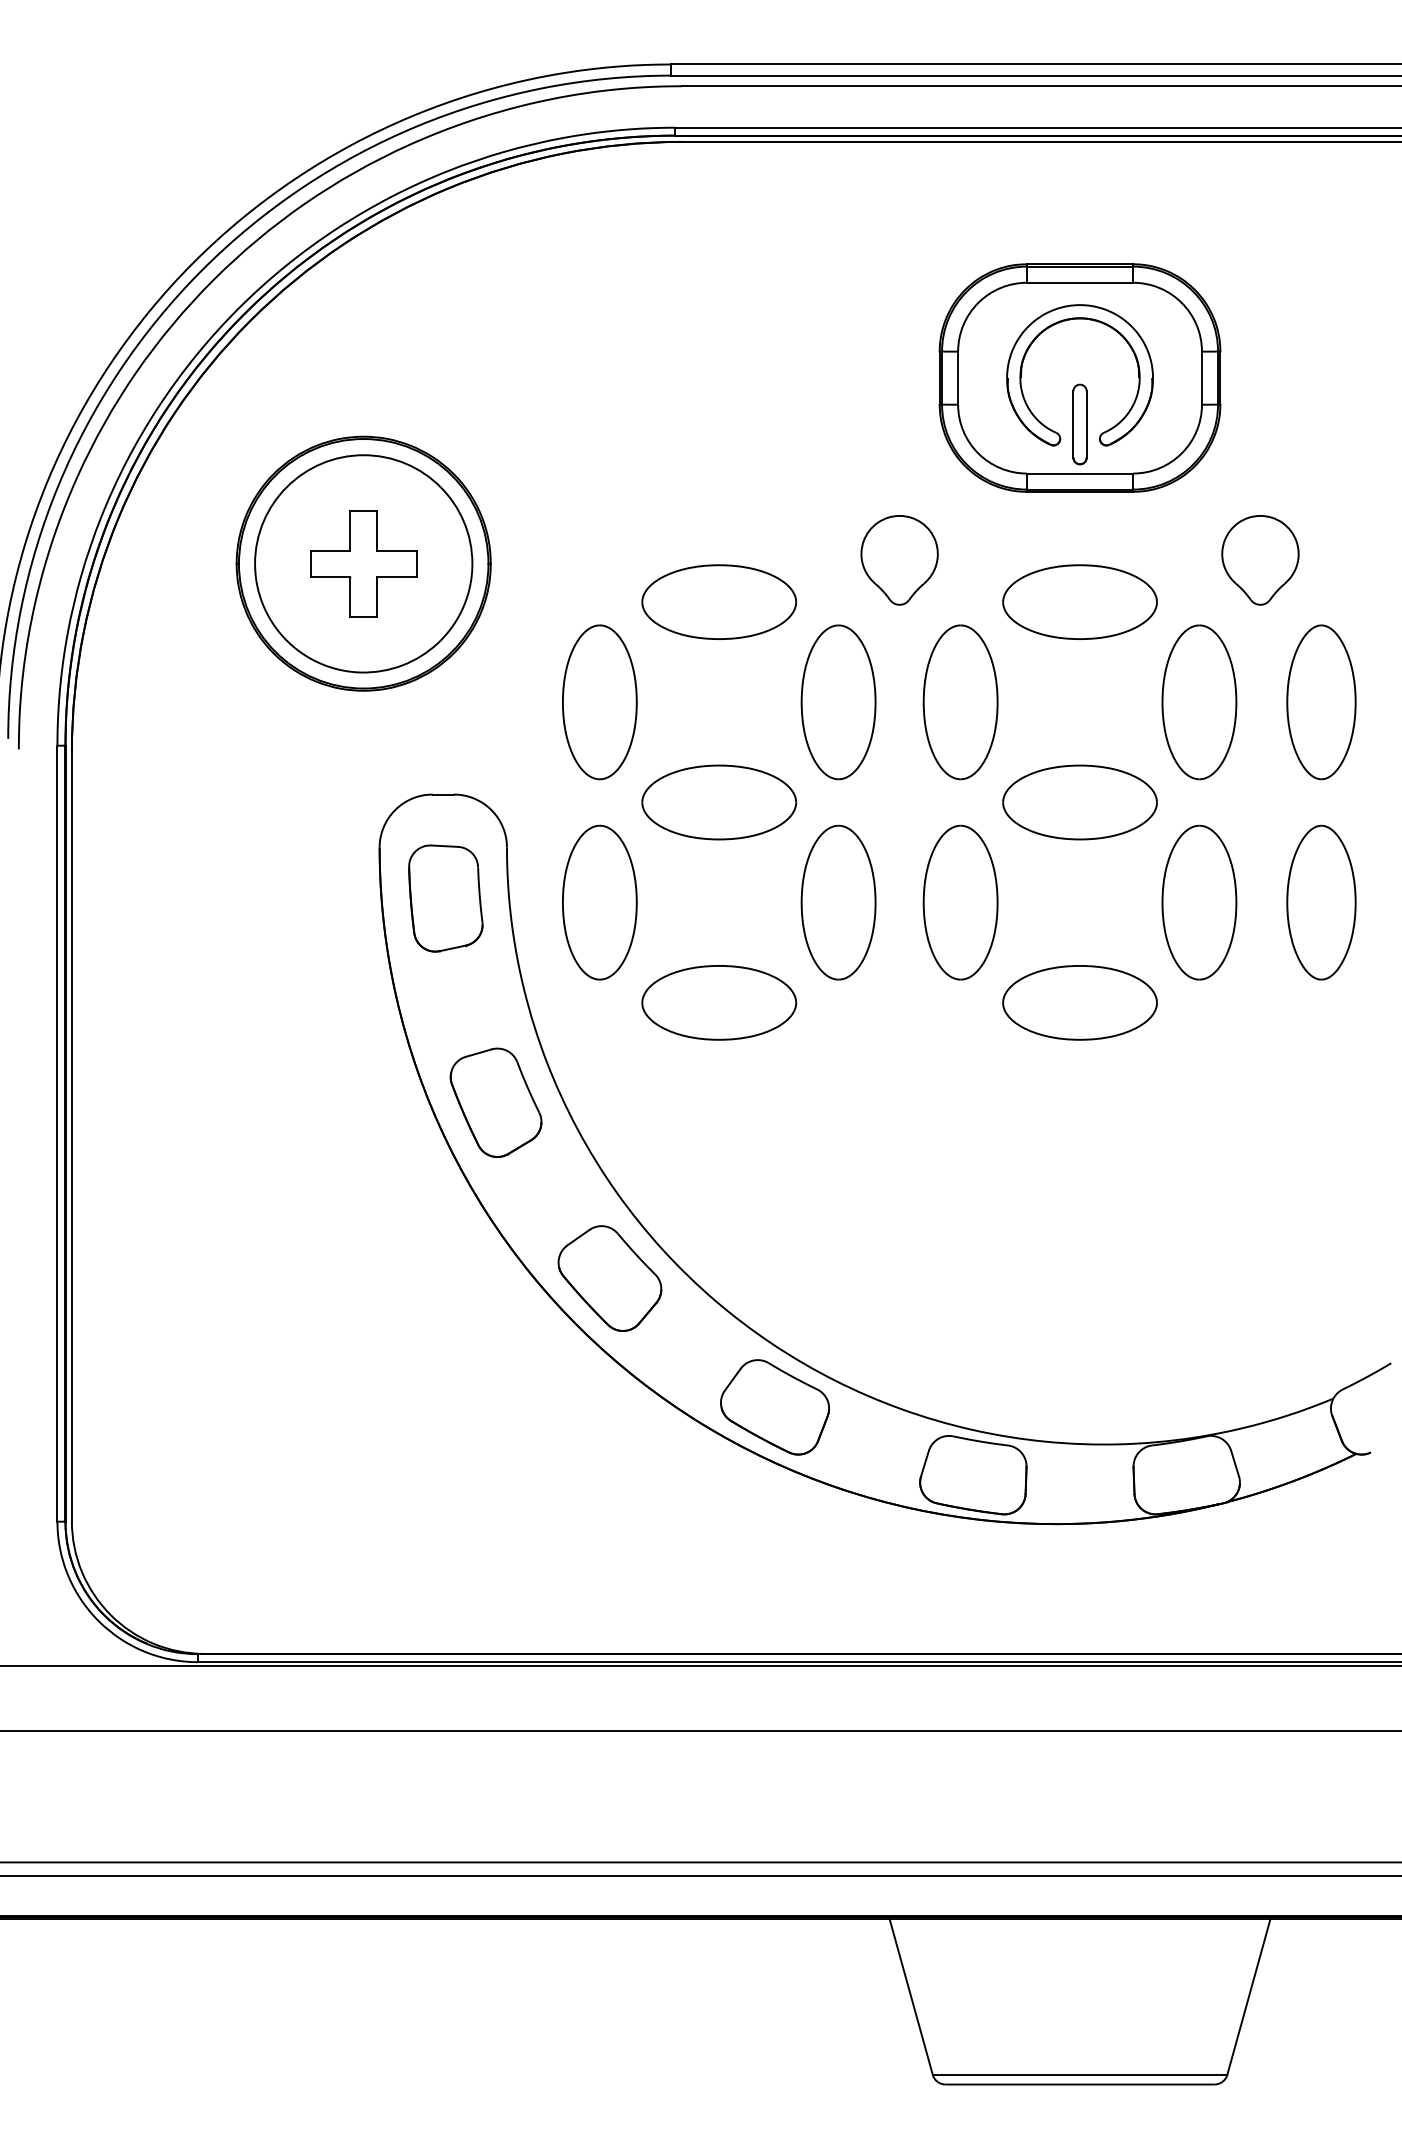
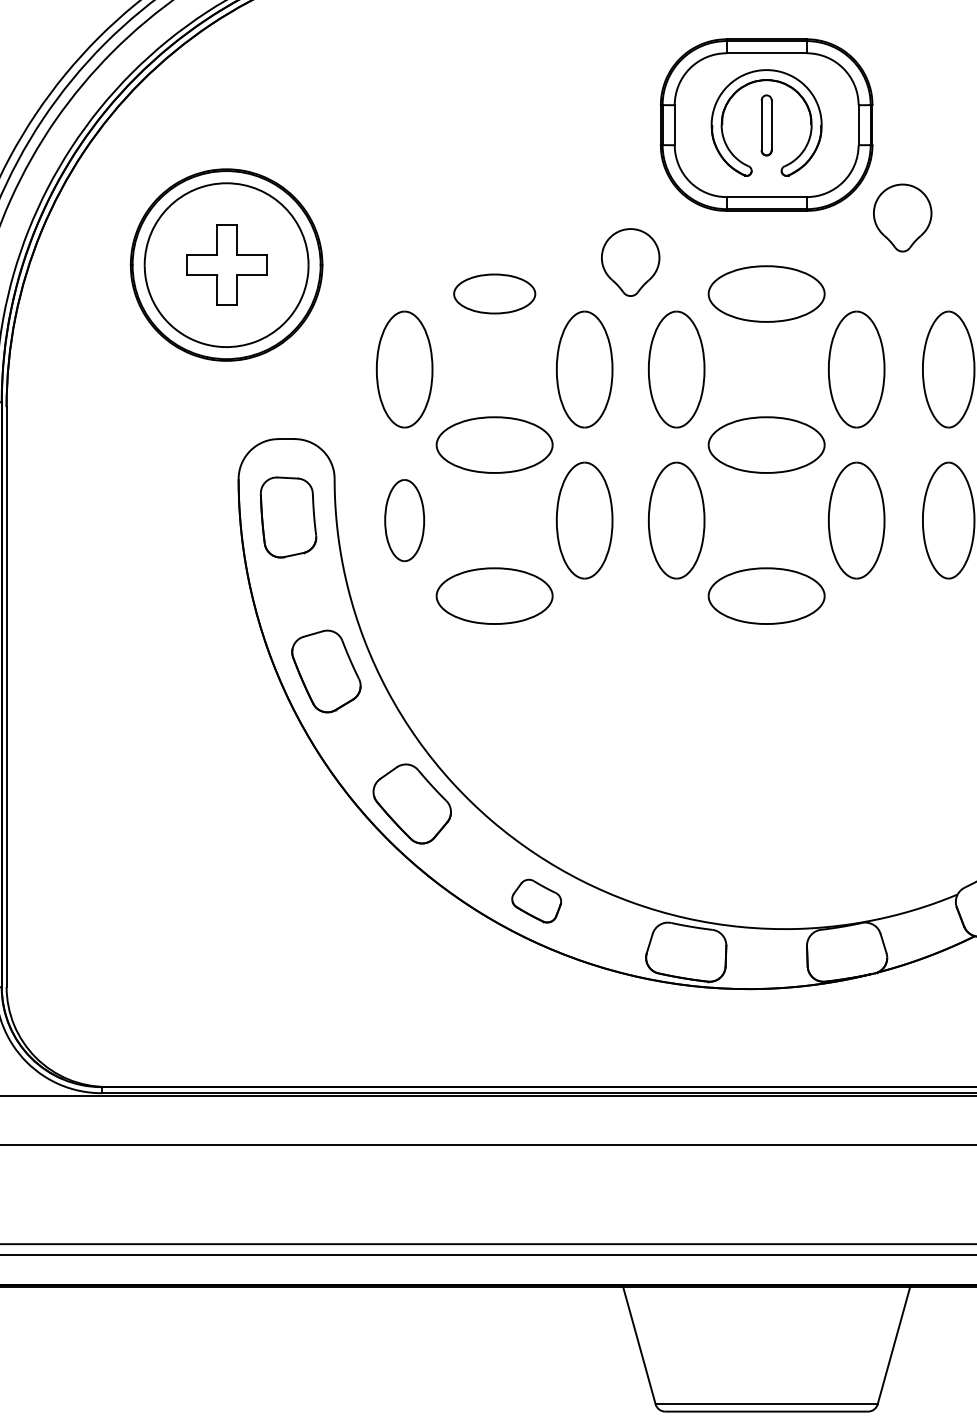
part: (1079, 424) -> (766, 125), moved
part: (1260, 560) -> (902, 218), moved
part: (719, 601) -> (494, 293), size x0.7
part: (599, 902) -> (404, 520), size x0.7
part: (774, 1407) -> (536, 901), size x0.6

